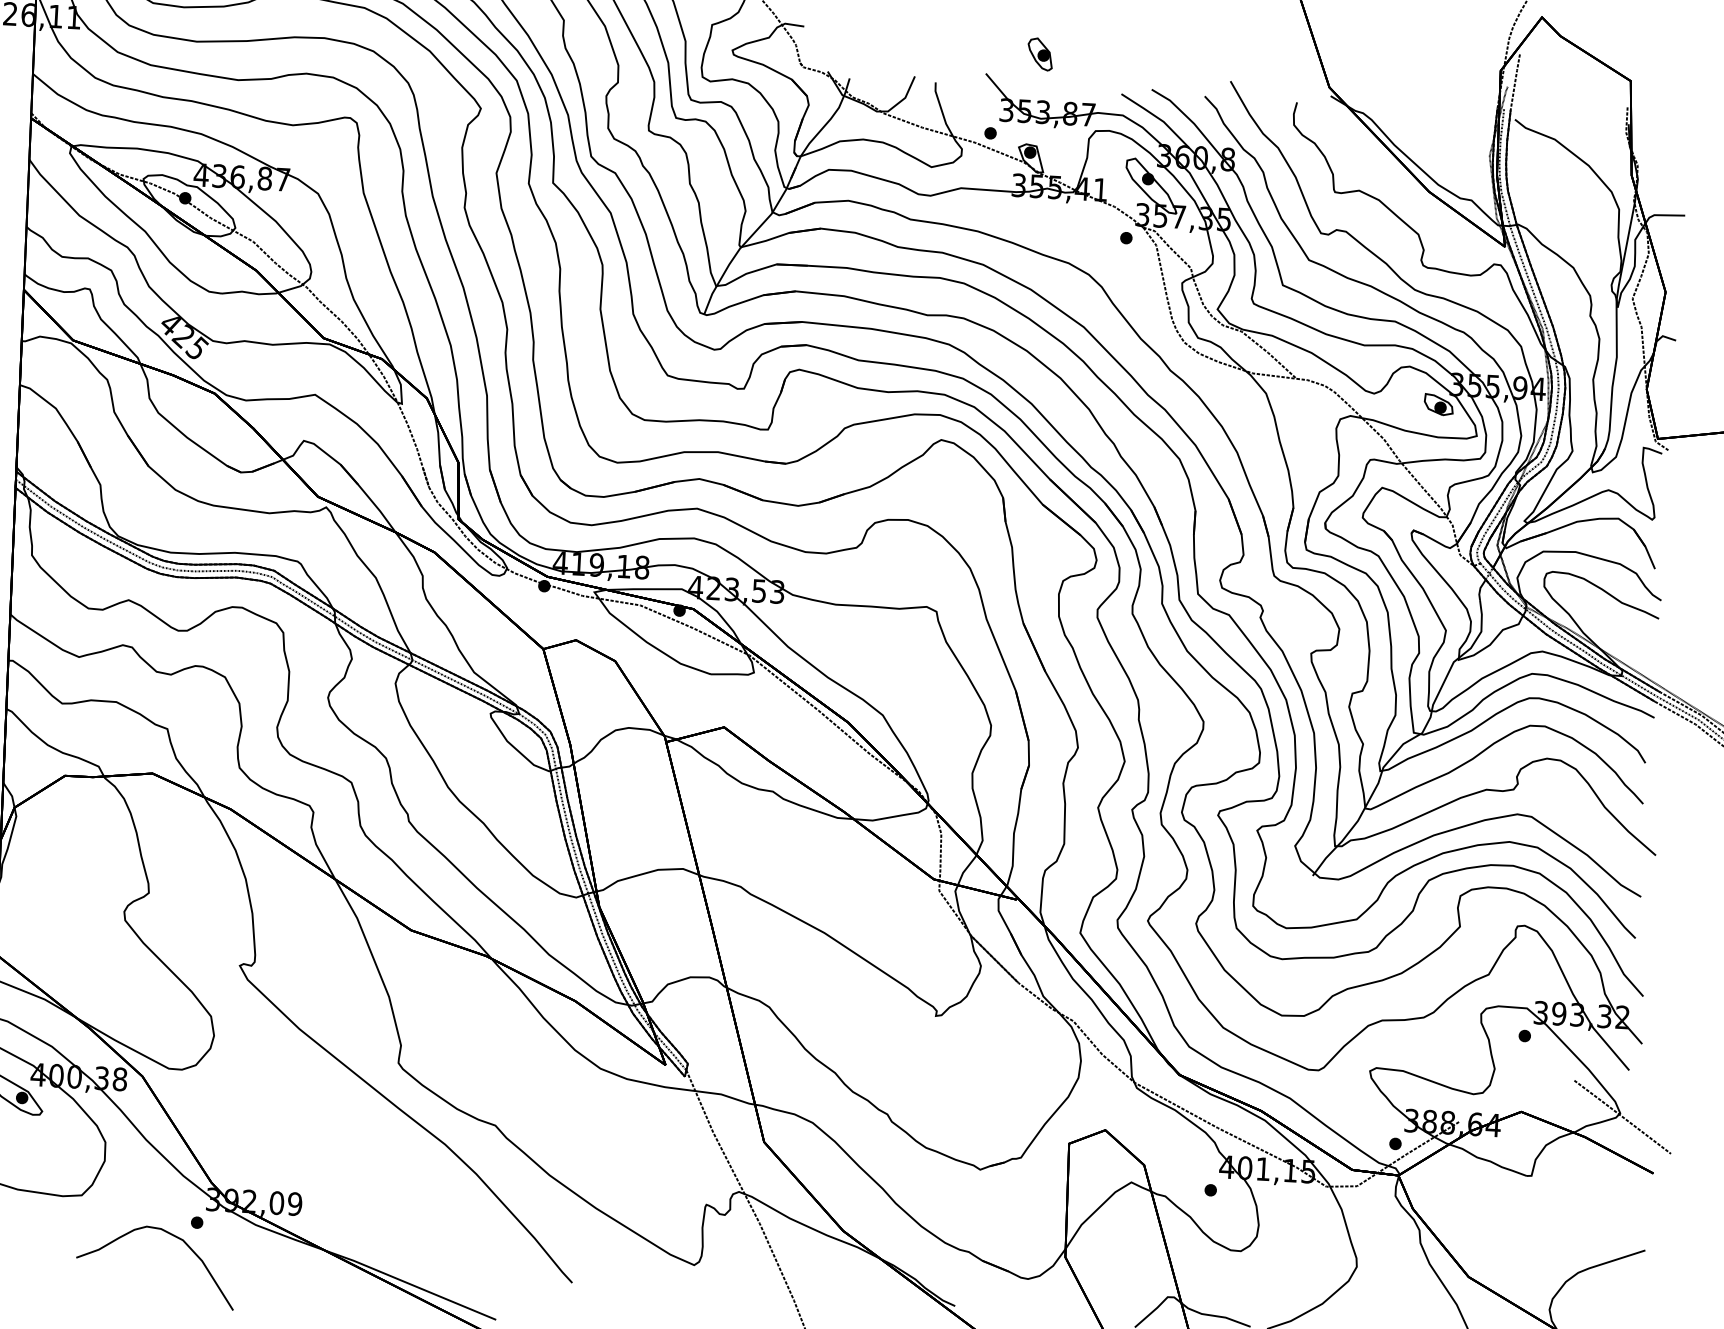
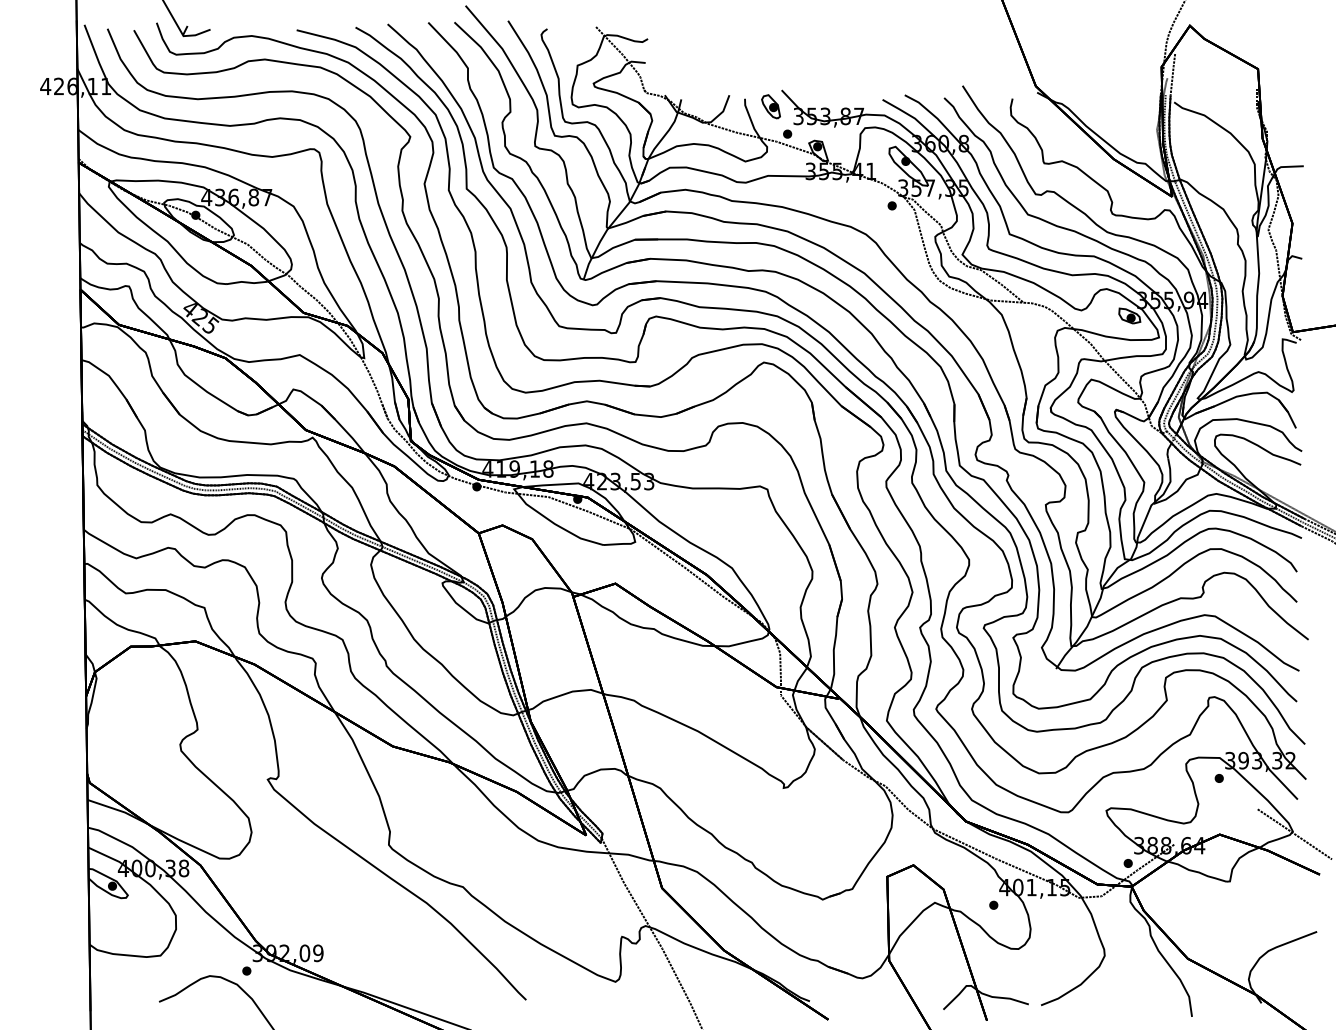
part: (1039, 53) -> (770, 106), moved

